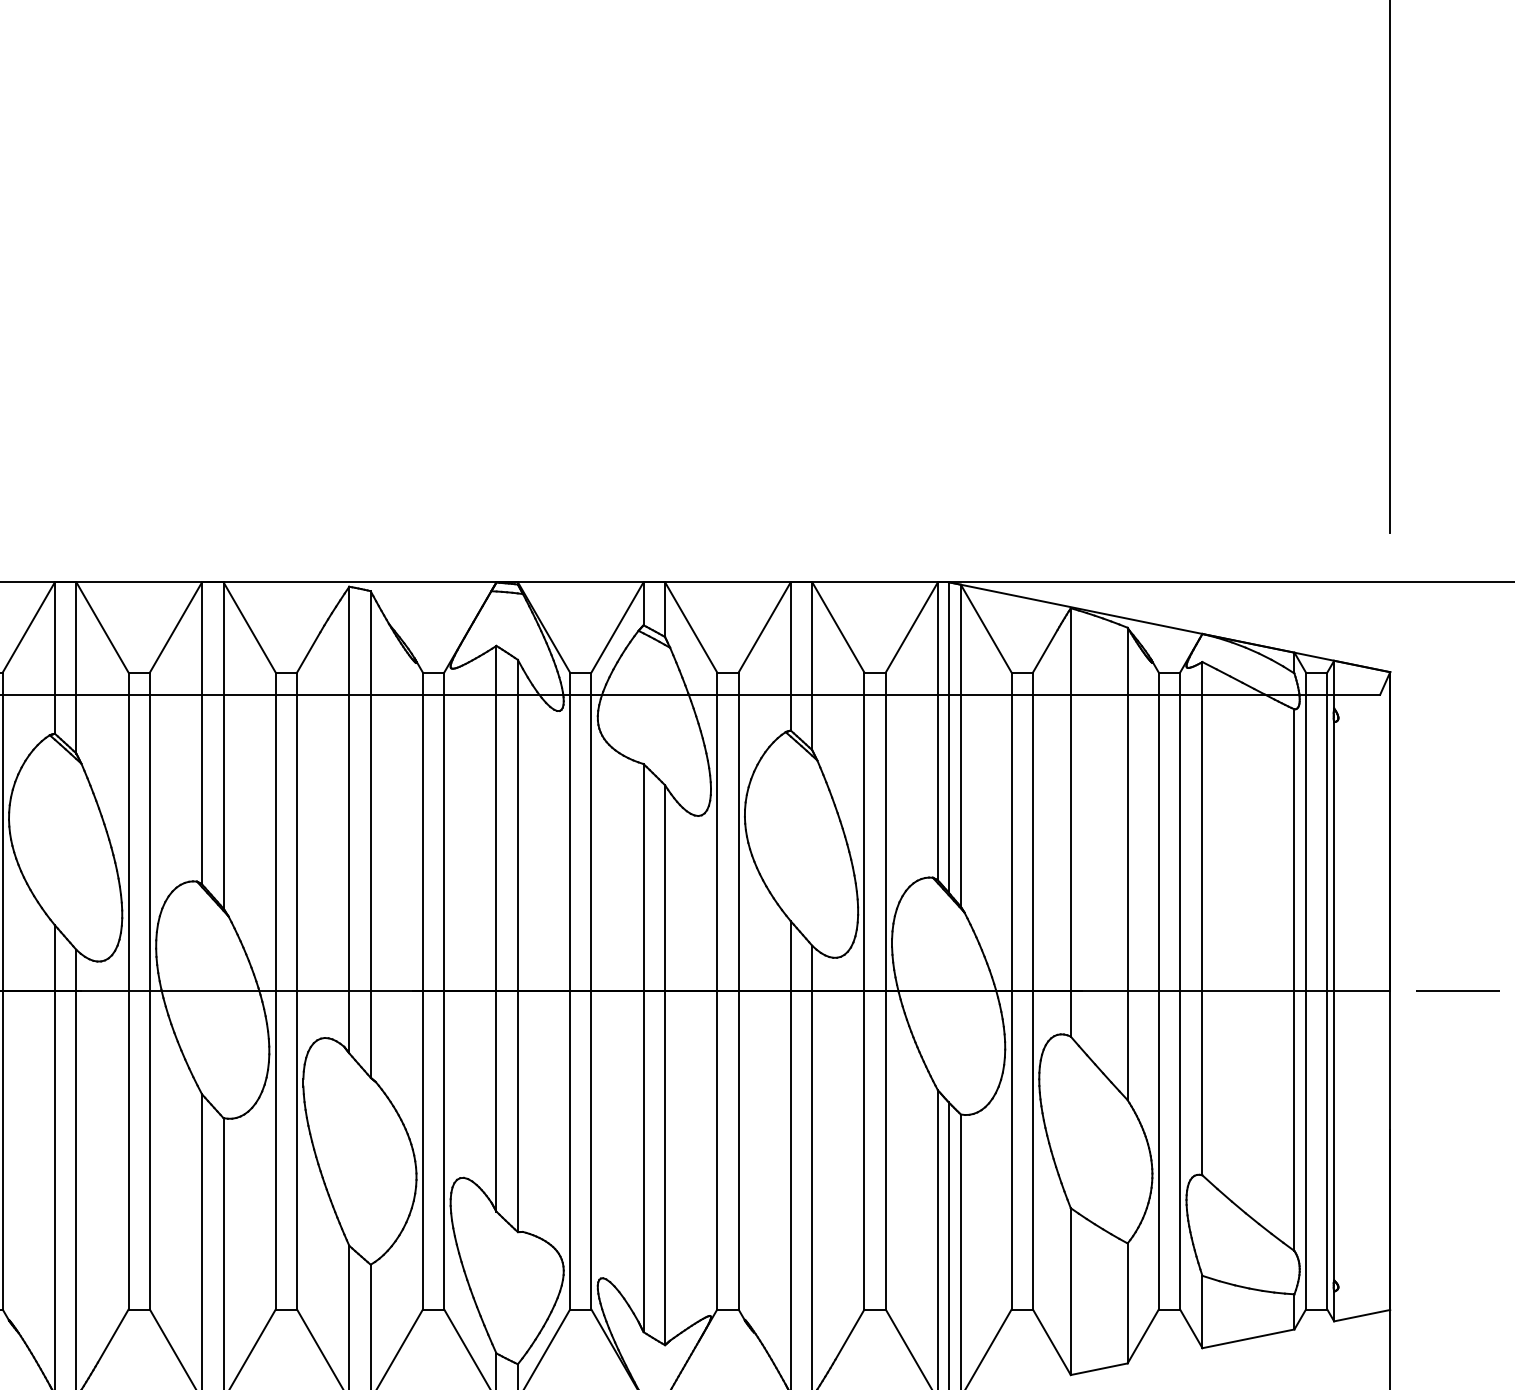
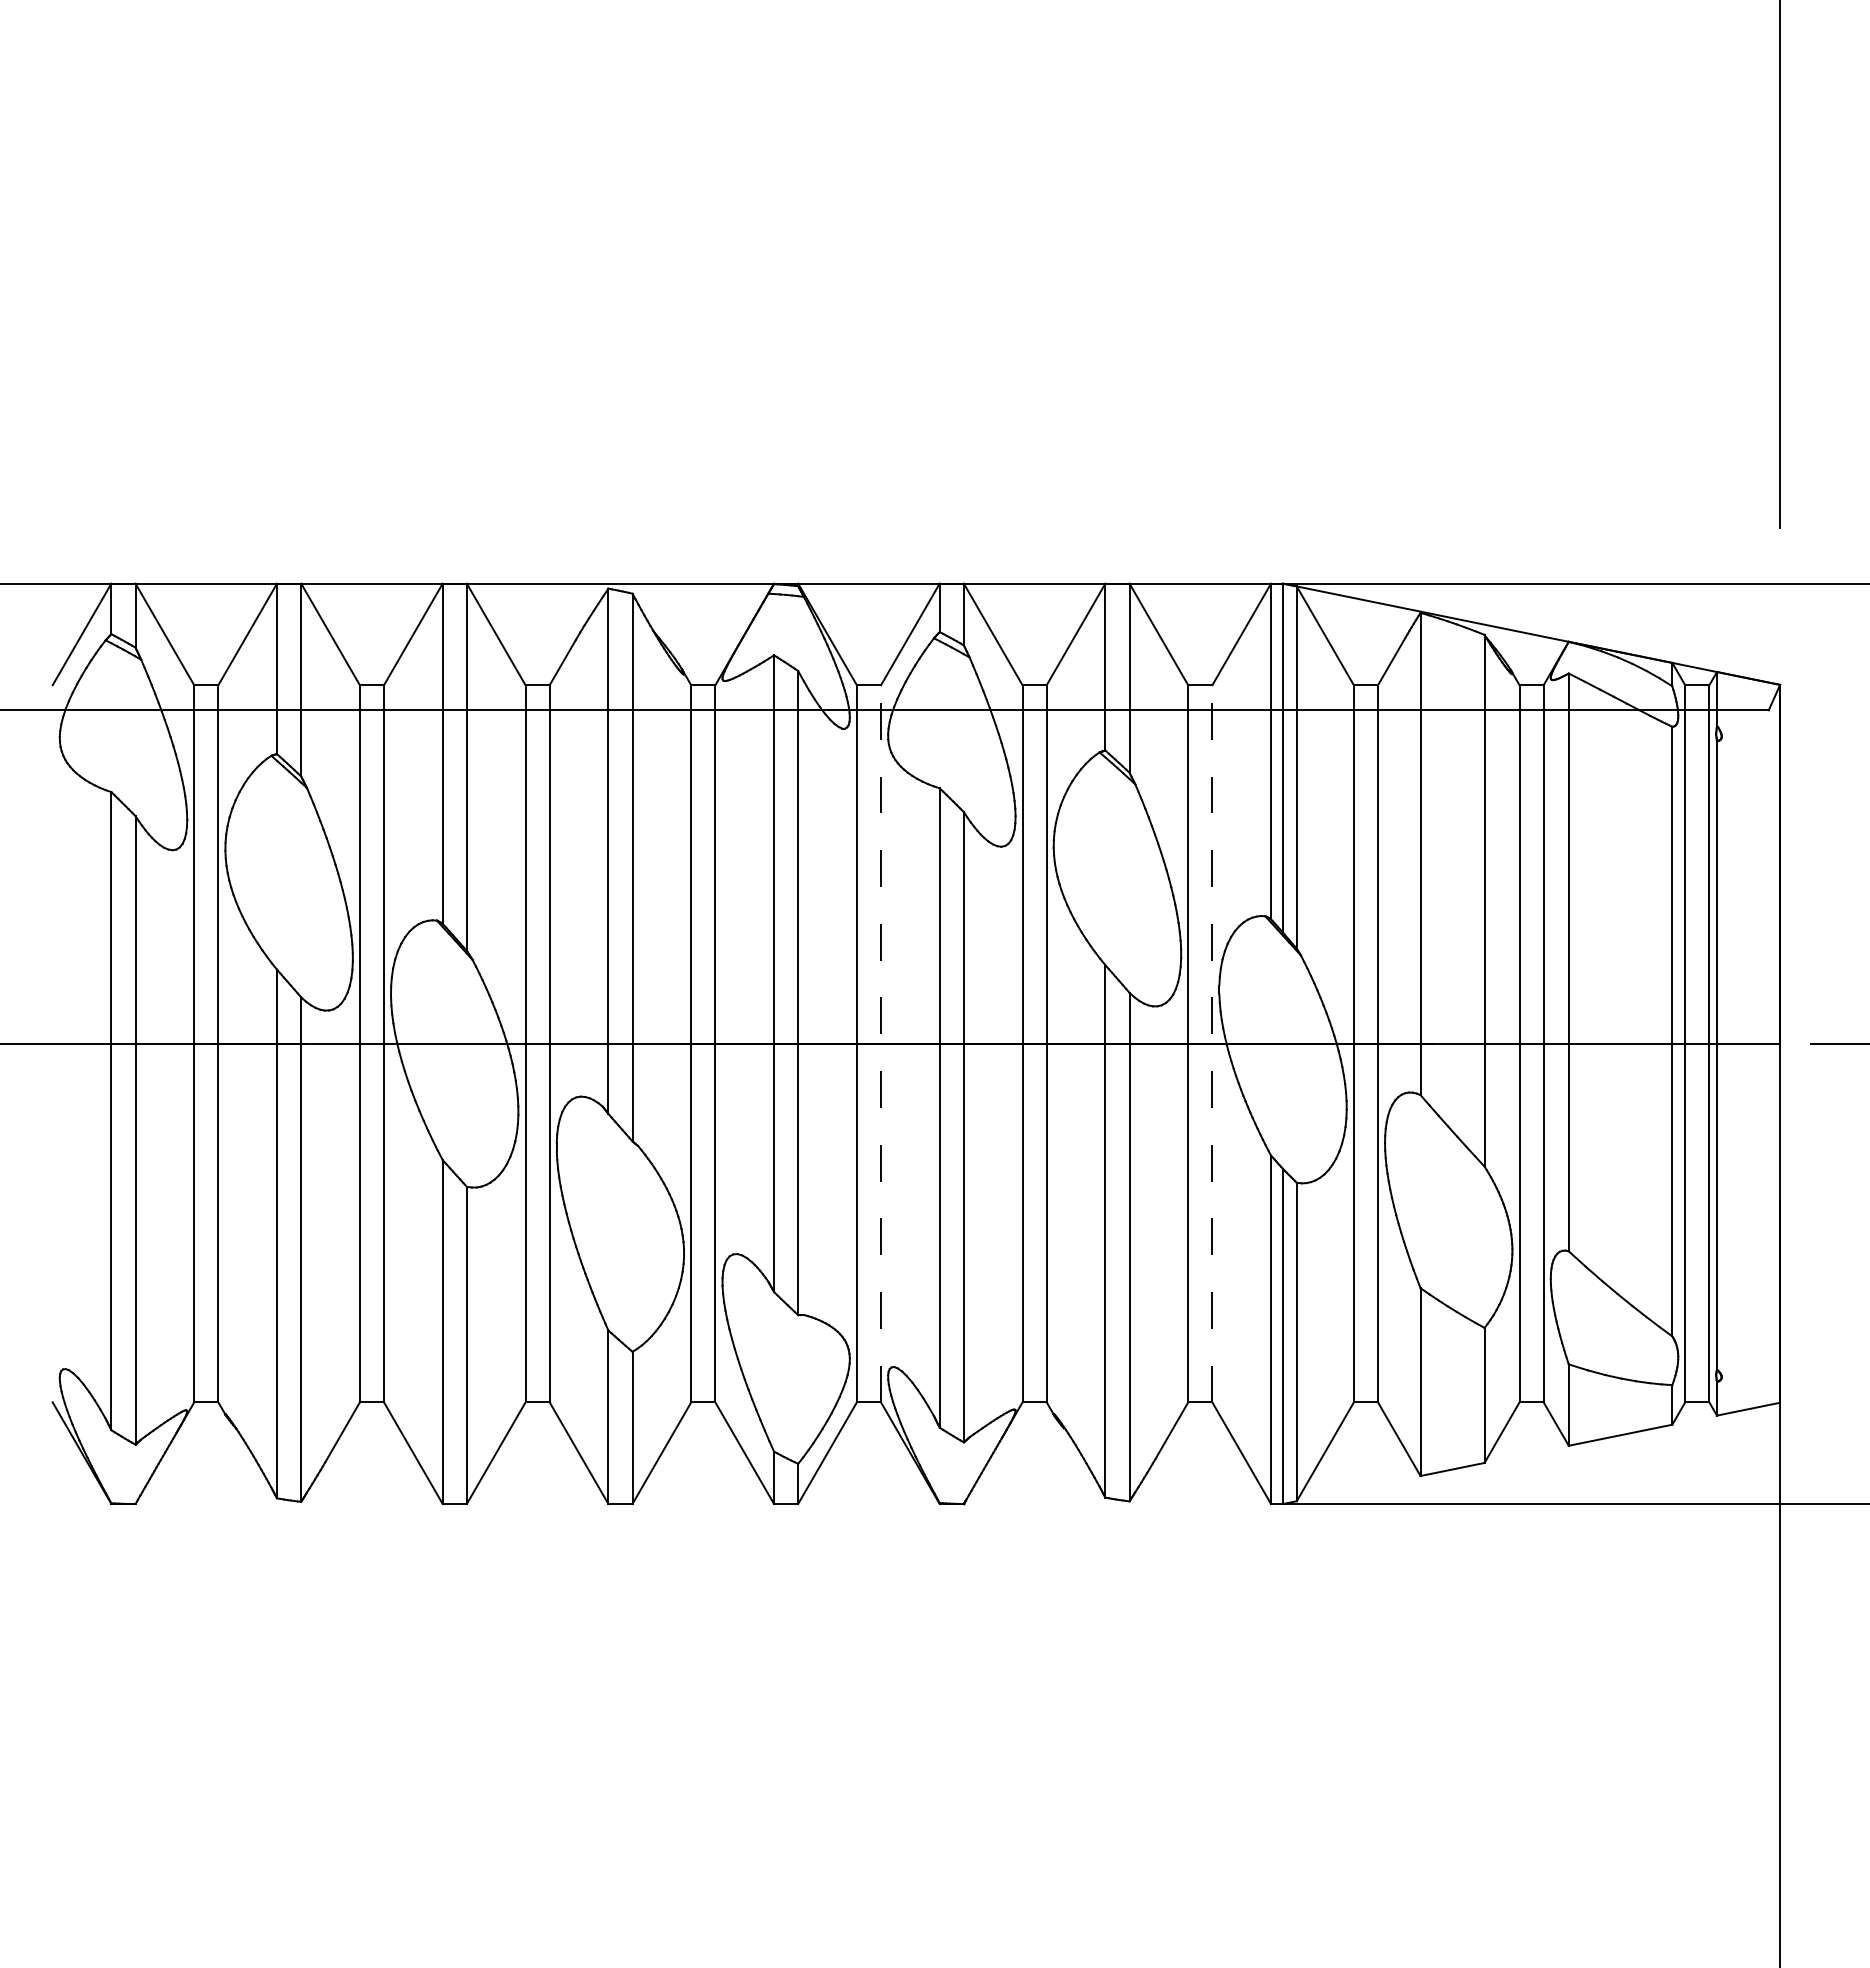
line: (591, 990) -> (881, 1043), solid -> dashed
line: (885, 990) -> (1212, 1043), solid -> dashed

